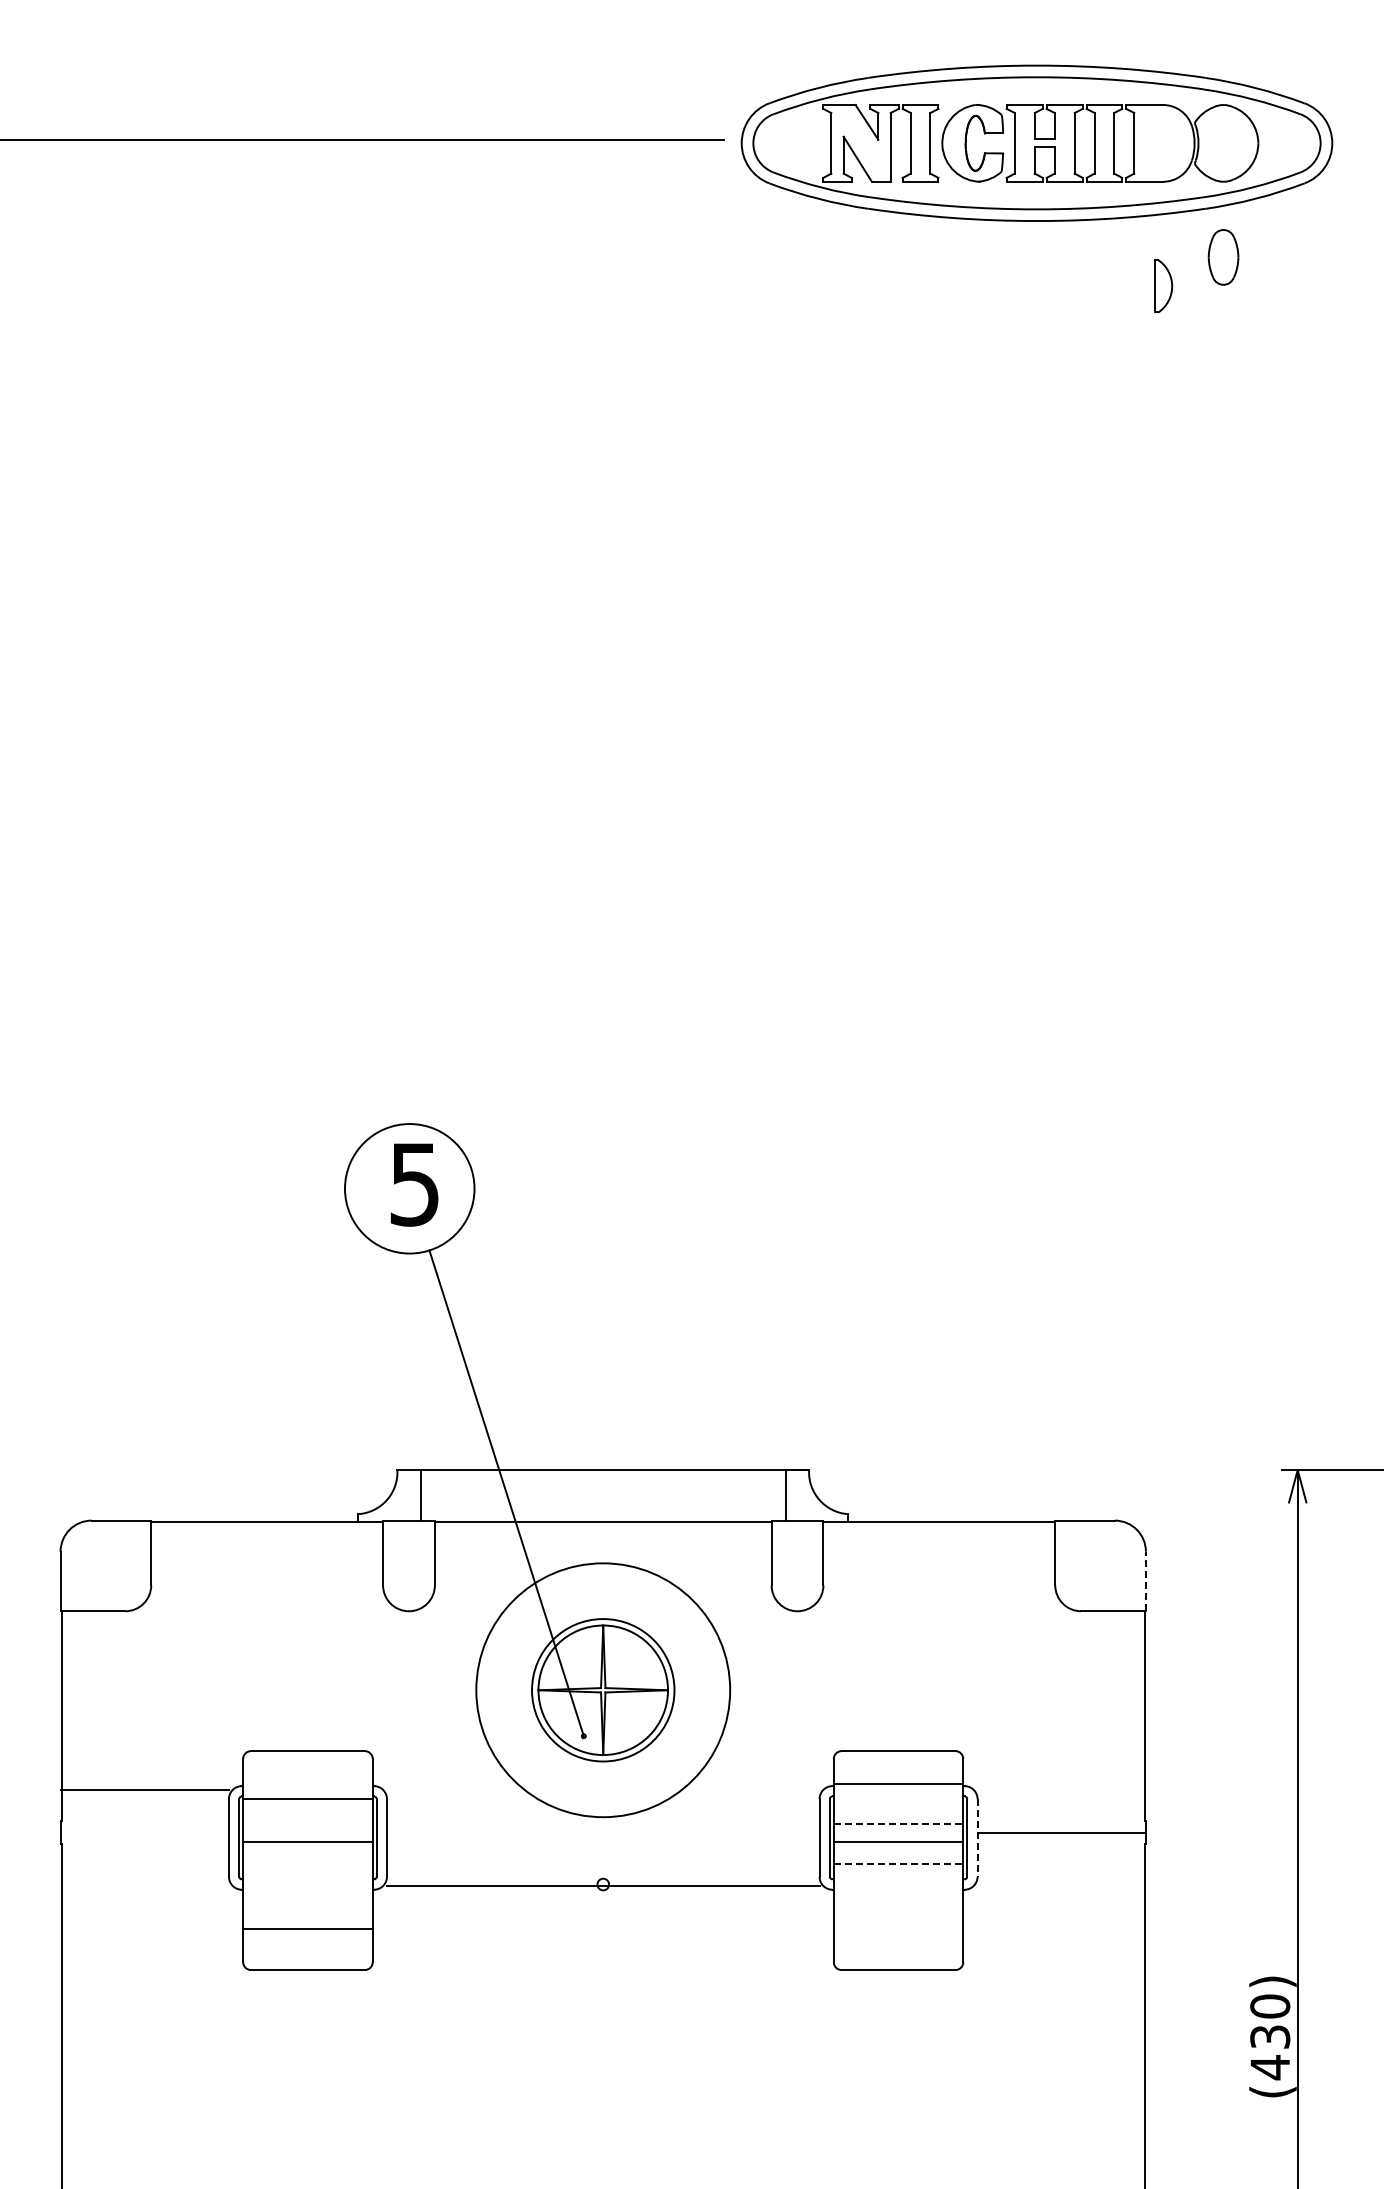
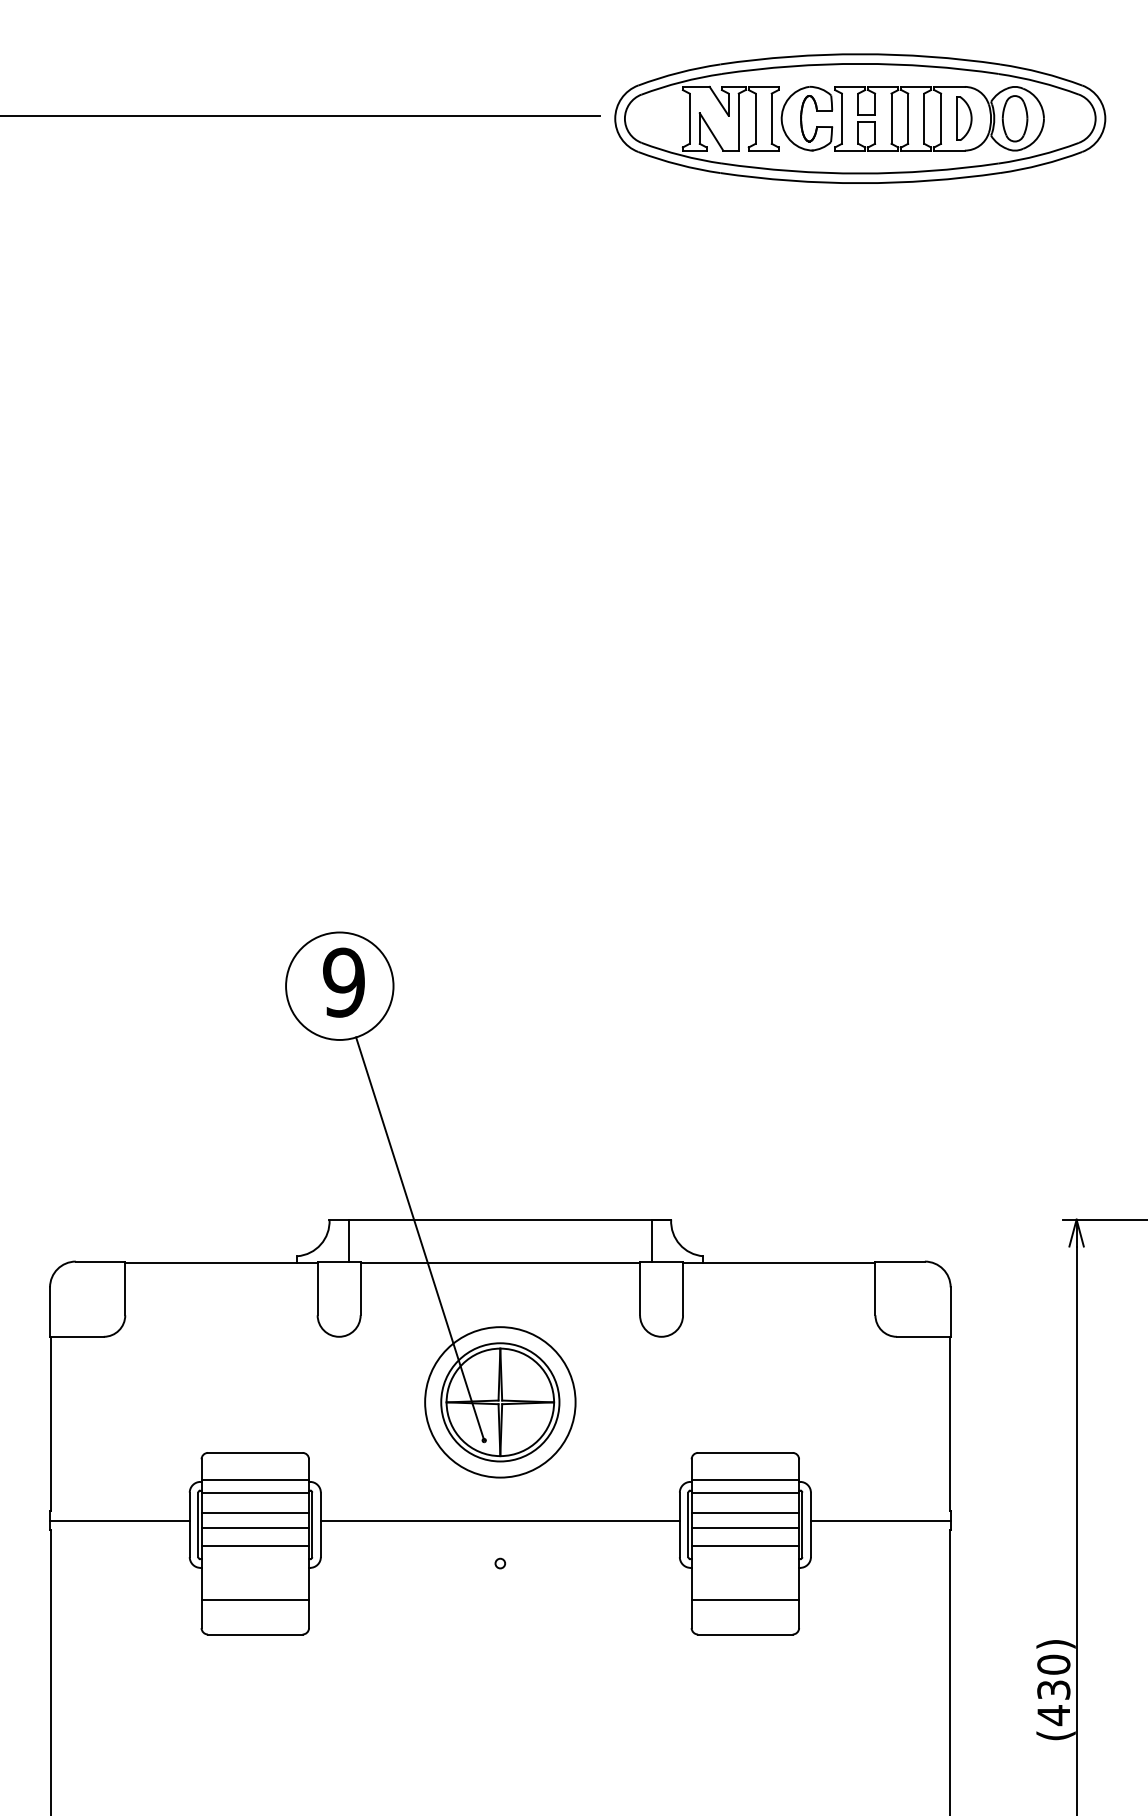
part: (1223, 257) -> (1015, 118), moved
part: (1163, 285) -> (964, 118), moved
text: (414, 1184) -> (343, 982), 5 -> 9
line: (1145, 1581) -> (950, 1312), dashed -> solid
circle: (602, 1689) -> (499, 1401), size x0.71
line: (307, 1783) -> (254, 1479), added
line: (144, 1789) -> (119, 1520), moved
line: (898, 1799) -> (745, 1493), added
line: (307, 1823) -> (254, 1512), added
line: (898, 1823) -> (745, 1512), dashed -> solid
line: (977, 1837) -> (810, 1524), dashed -> solid
line: (307, 1863) -> (254, 1546), added
line: (898, 1863) -> (745, 1546), dashed -> solid
line: (602, 1885) -> (499, 1520), moved
line: (898, 1928) -> (745, 1600), added

